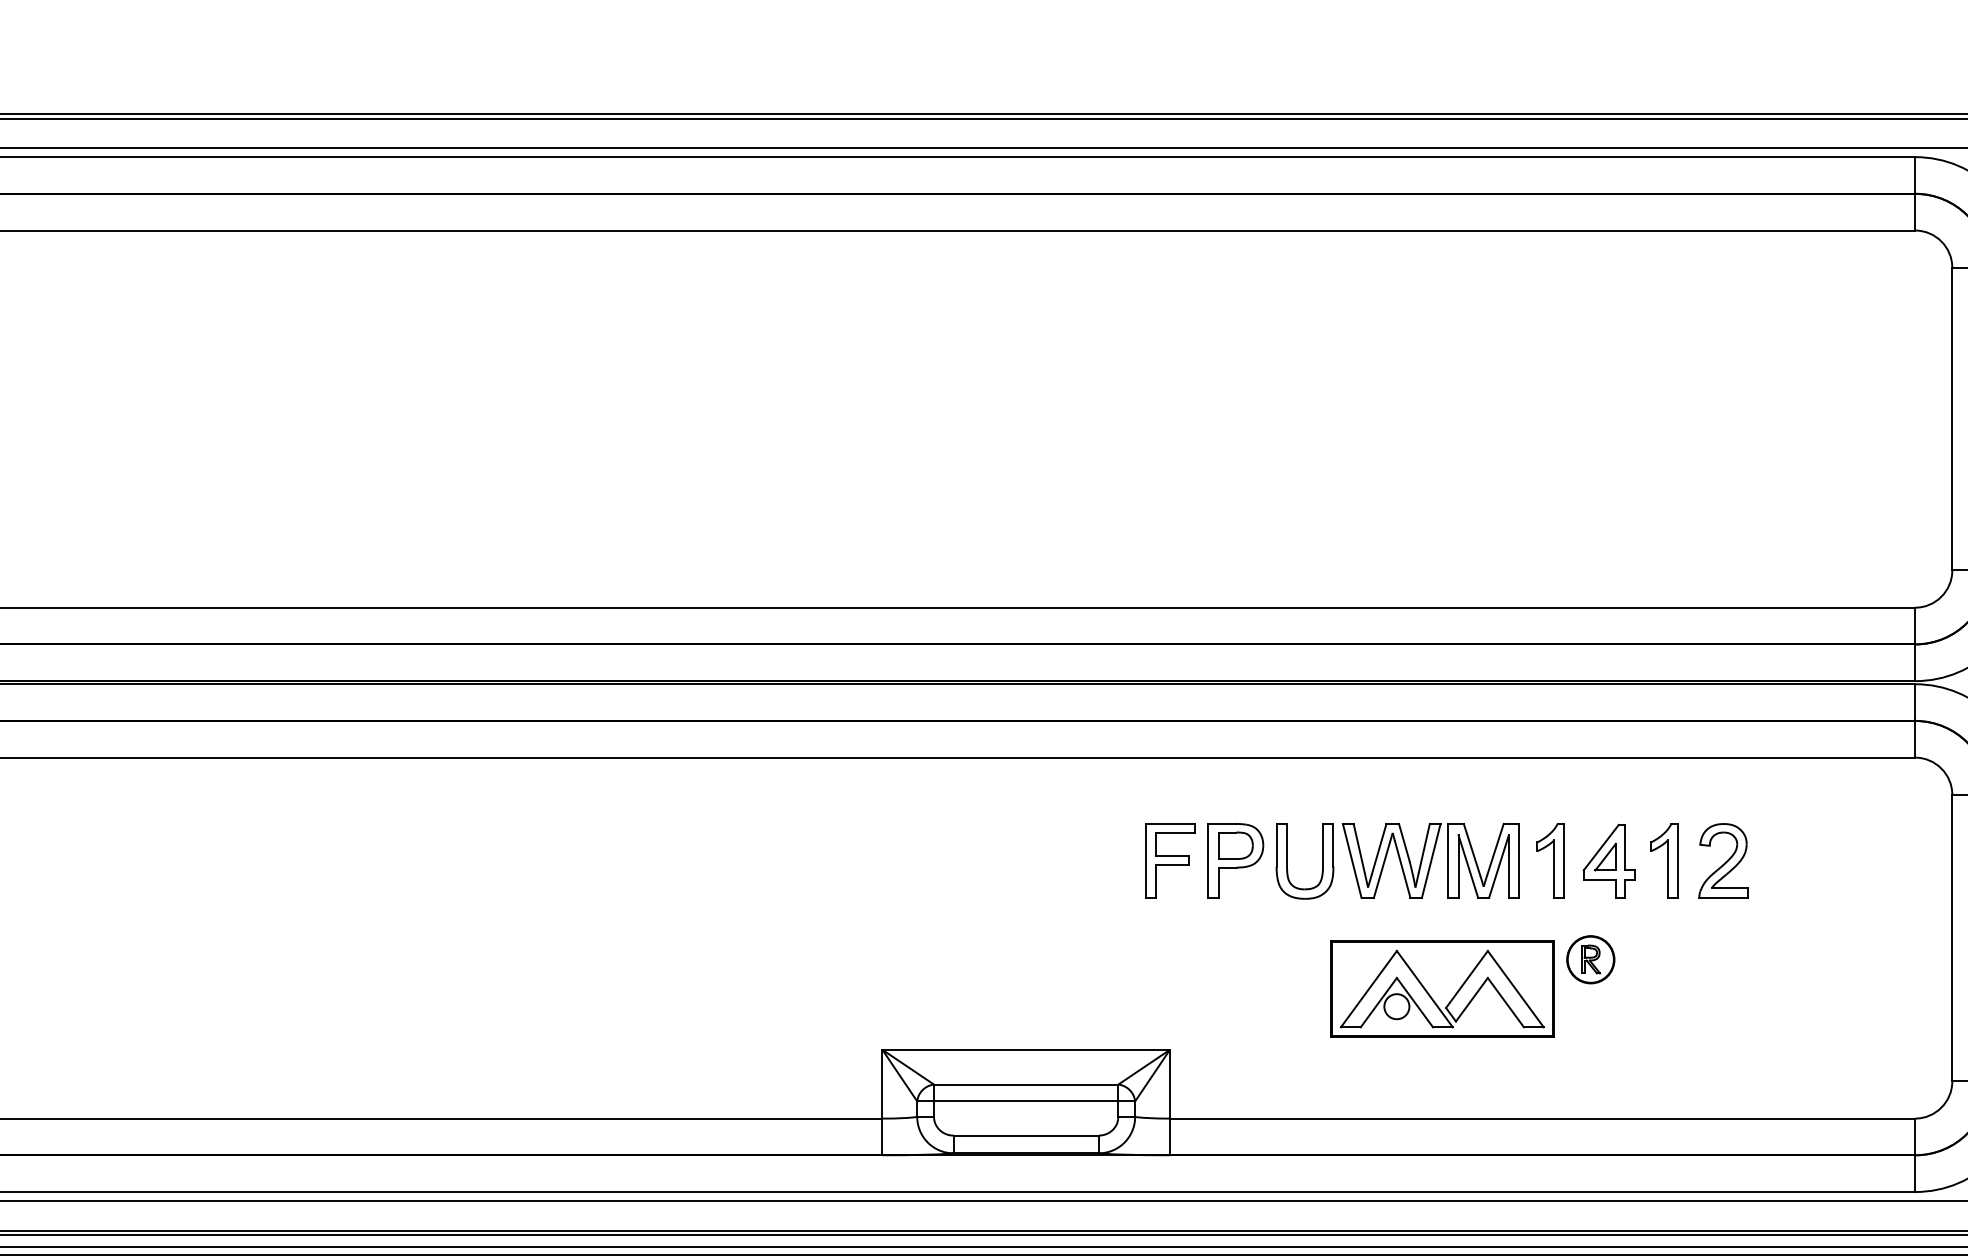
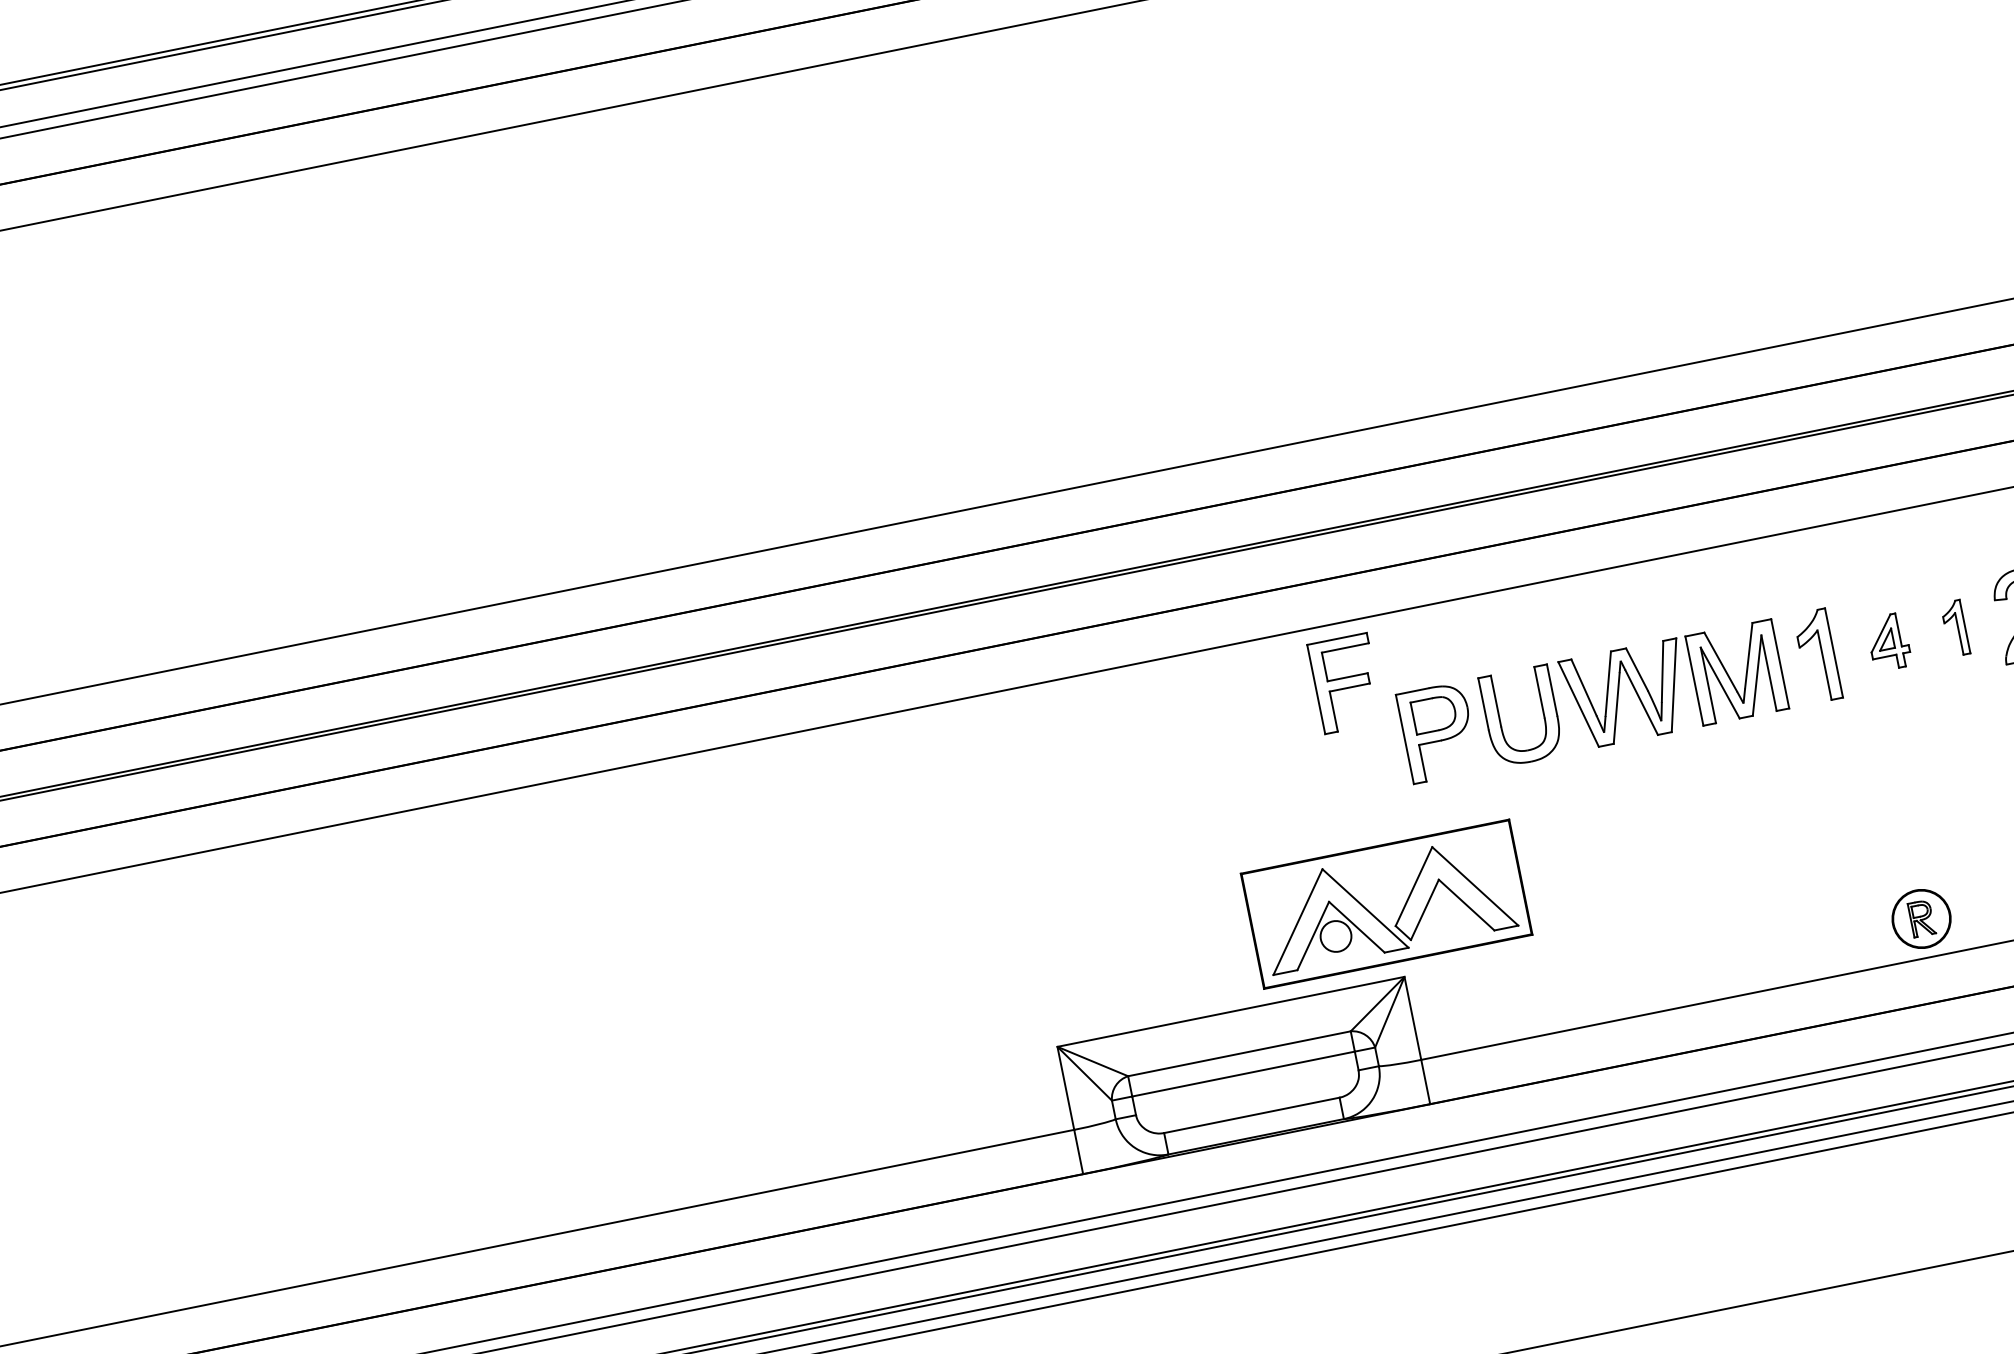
part: (1170, 860) -> (1345, 682), moved
part: (1608, 860) -> (1887, 641), size x0.6
part: (1664, 860) -> (1955, 627), size x0.6
part: (1590, 959) -> (1921, 918), moved
part: (1442, 988) -> (1386, 903), moved

